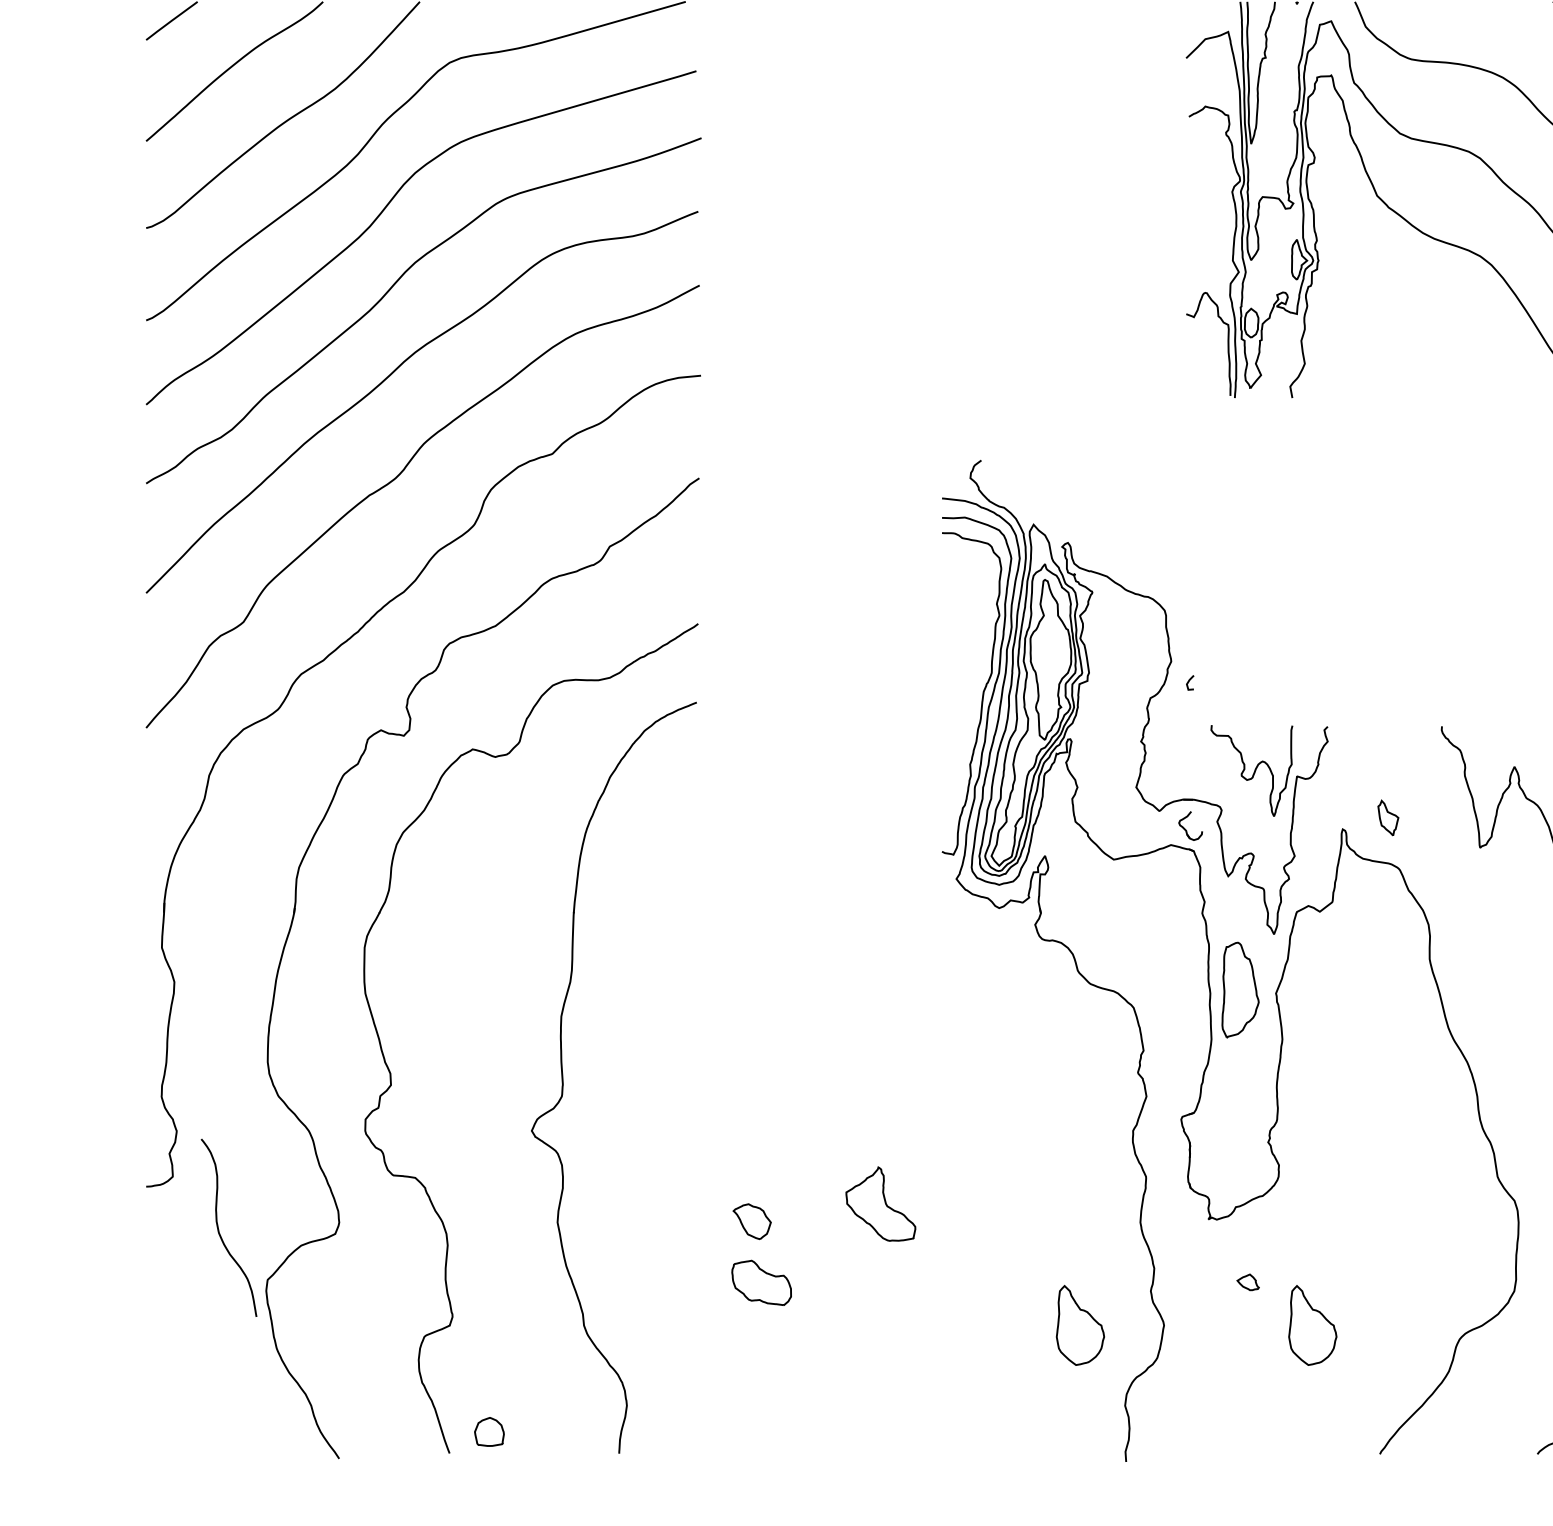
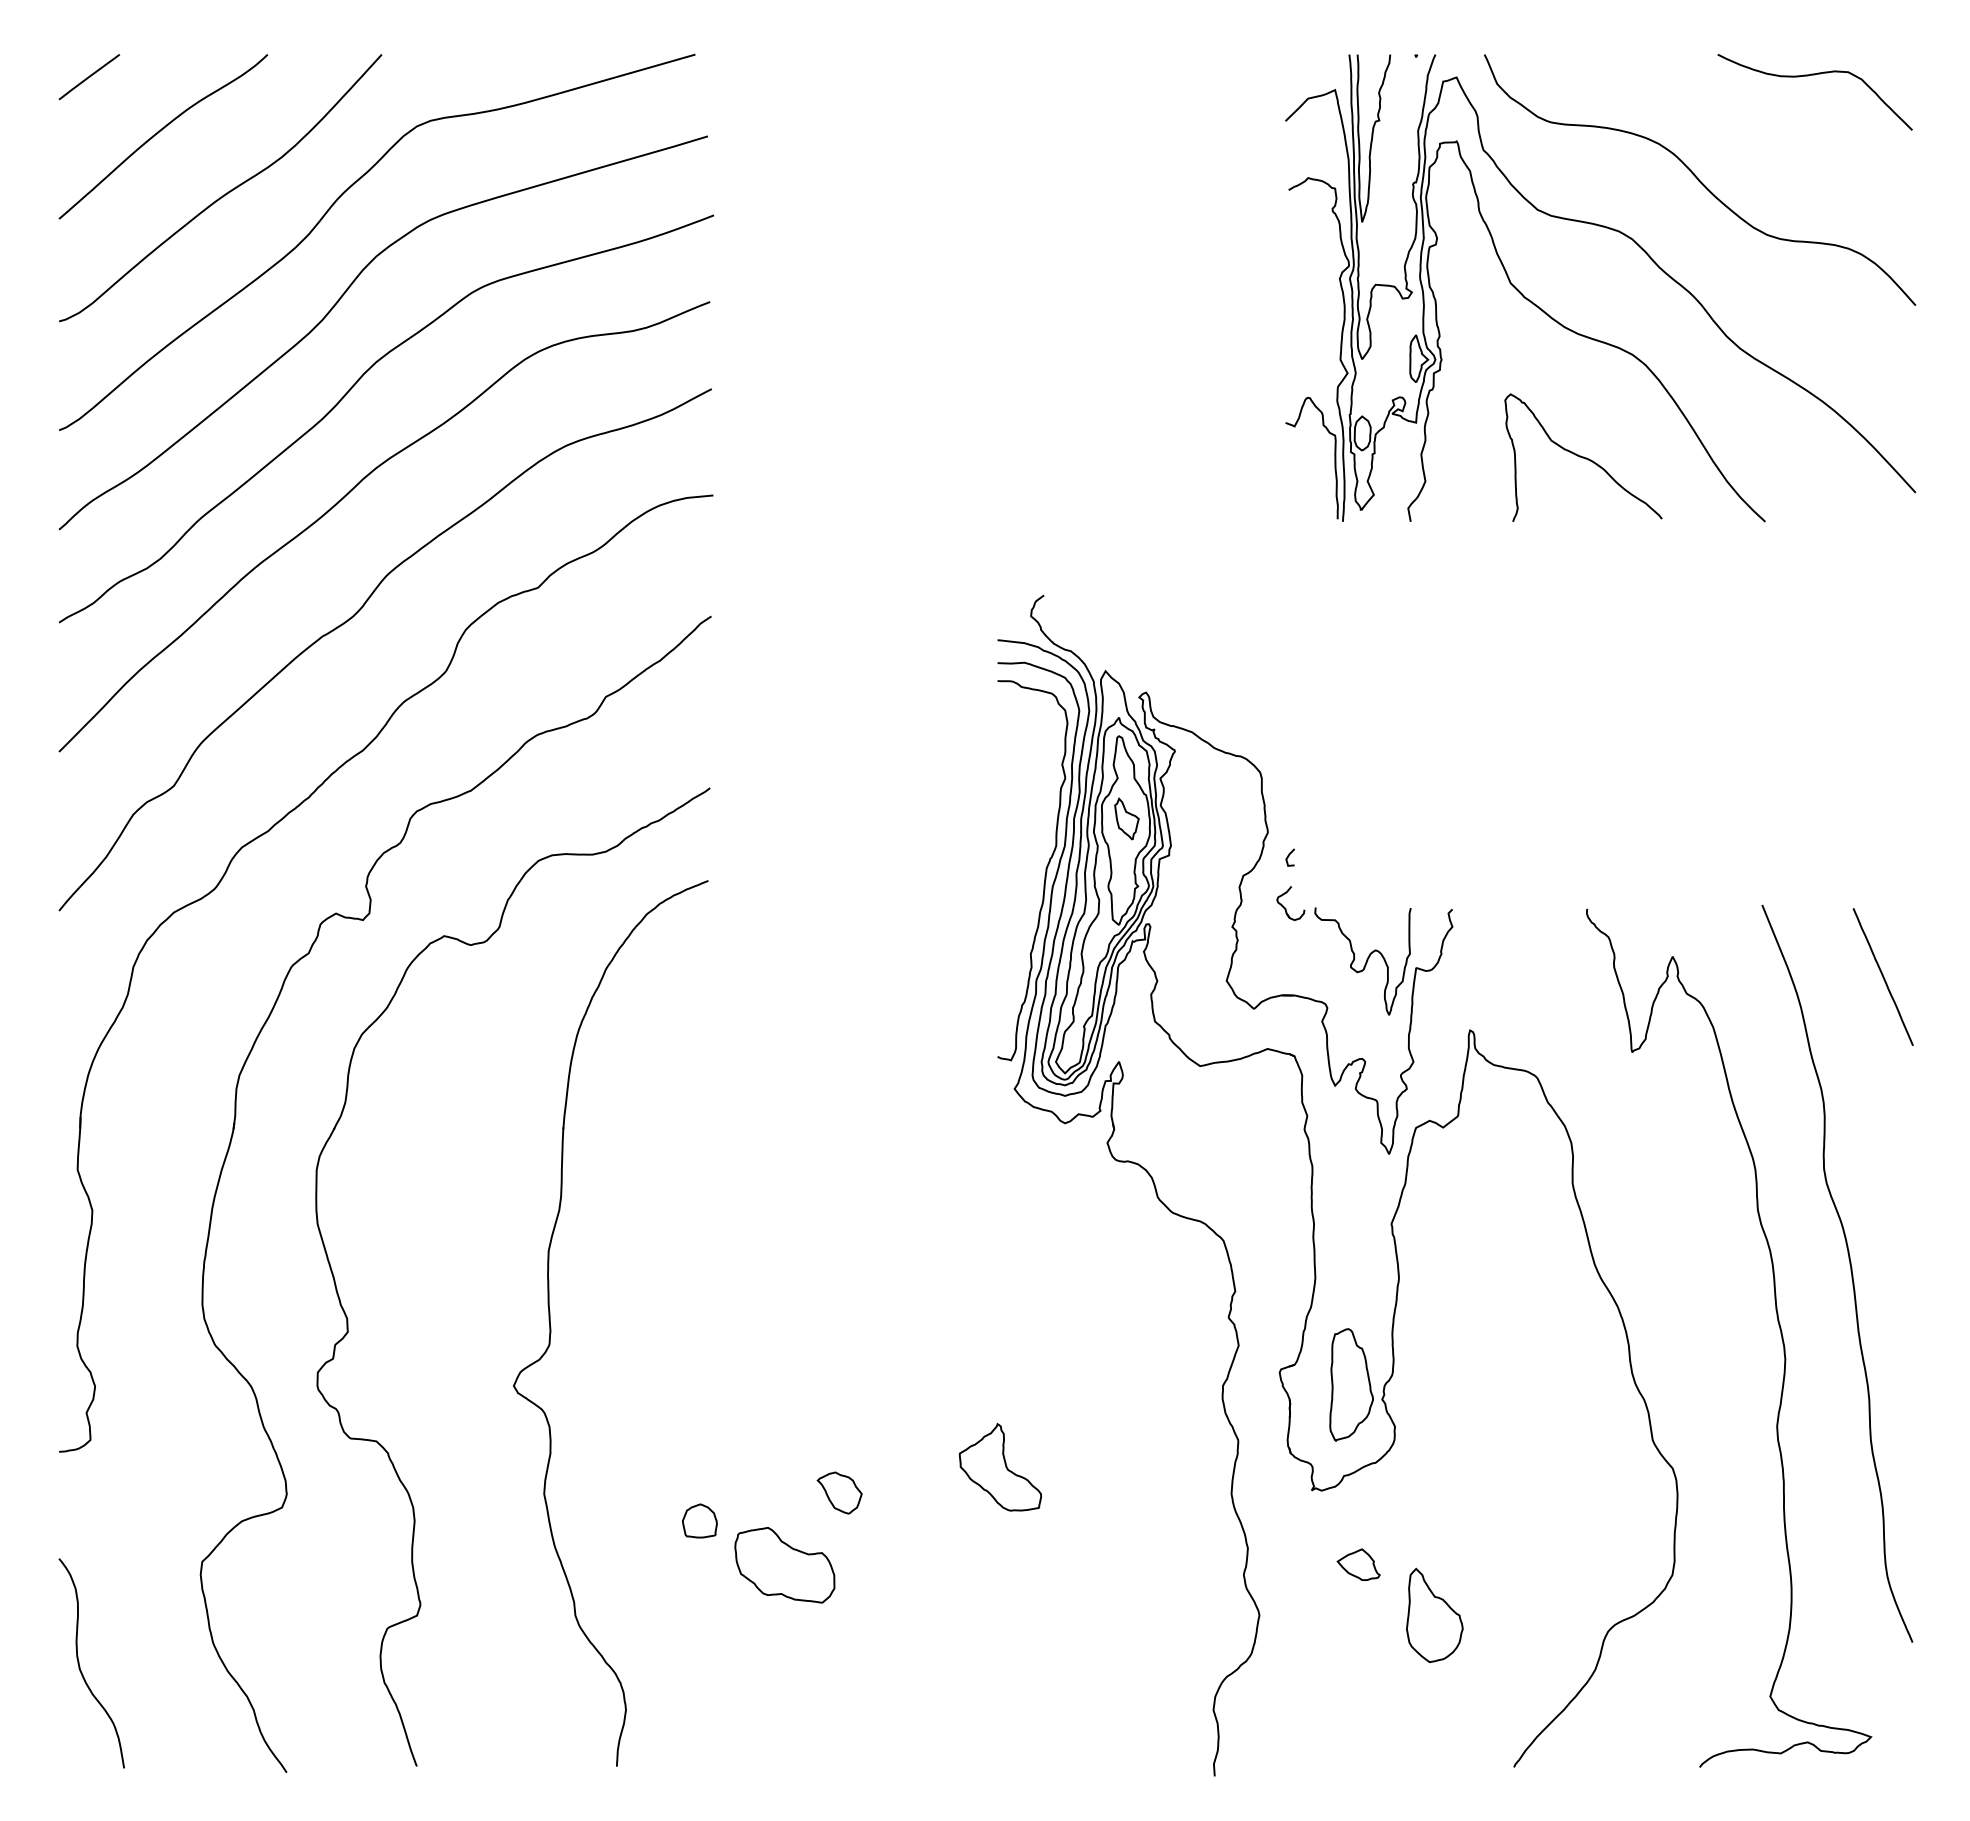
curve: (1438, 343) -> (1583, 457), added
part: (1388, 817) -> (1126, 818), moved
part: (1186, 829) -> (1285, 907), moved
part: (1240, 989) -> (1351, 1384), moved
part: (880, 1204) -> (999, 1467), moved
part: (752, 1221) -> (839, 1492), moved
curve: (219, 1230) -> (80, 1666), moved
part: (1248, 1282) -> (1358, 1564), size x1.67
part: (761, 1283) -> (784, 1565), size x1.43
part: (1080, 1324) -> (1160, 1614), removed
part: (489, 1431) -> (699, 1520), moved

